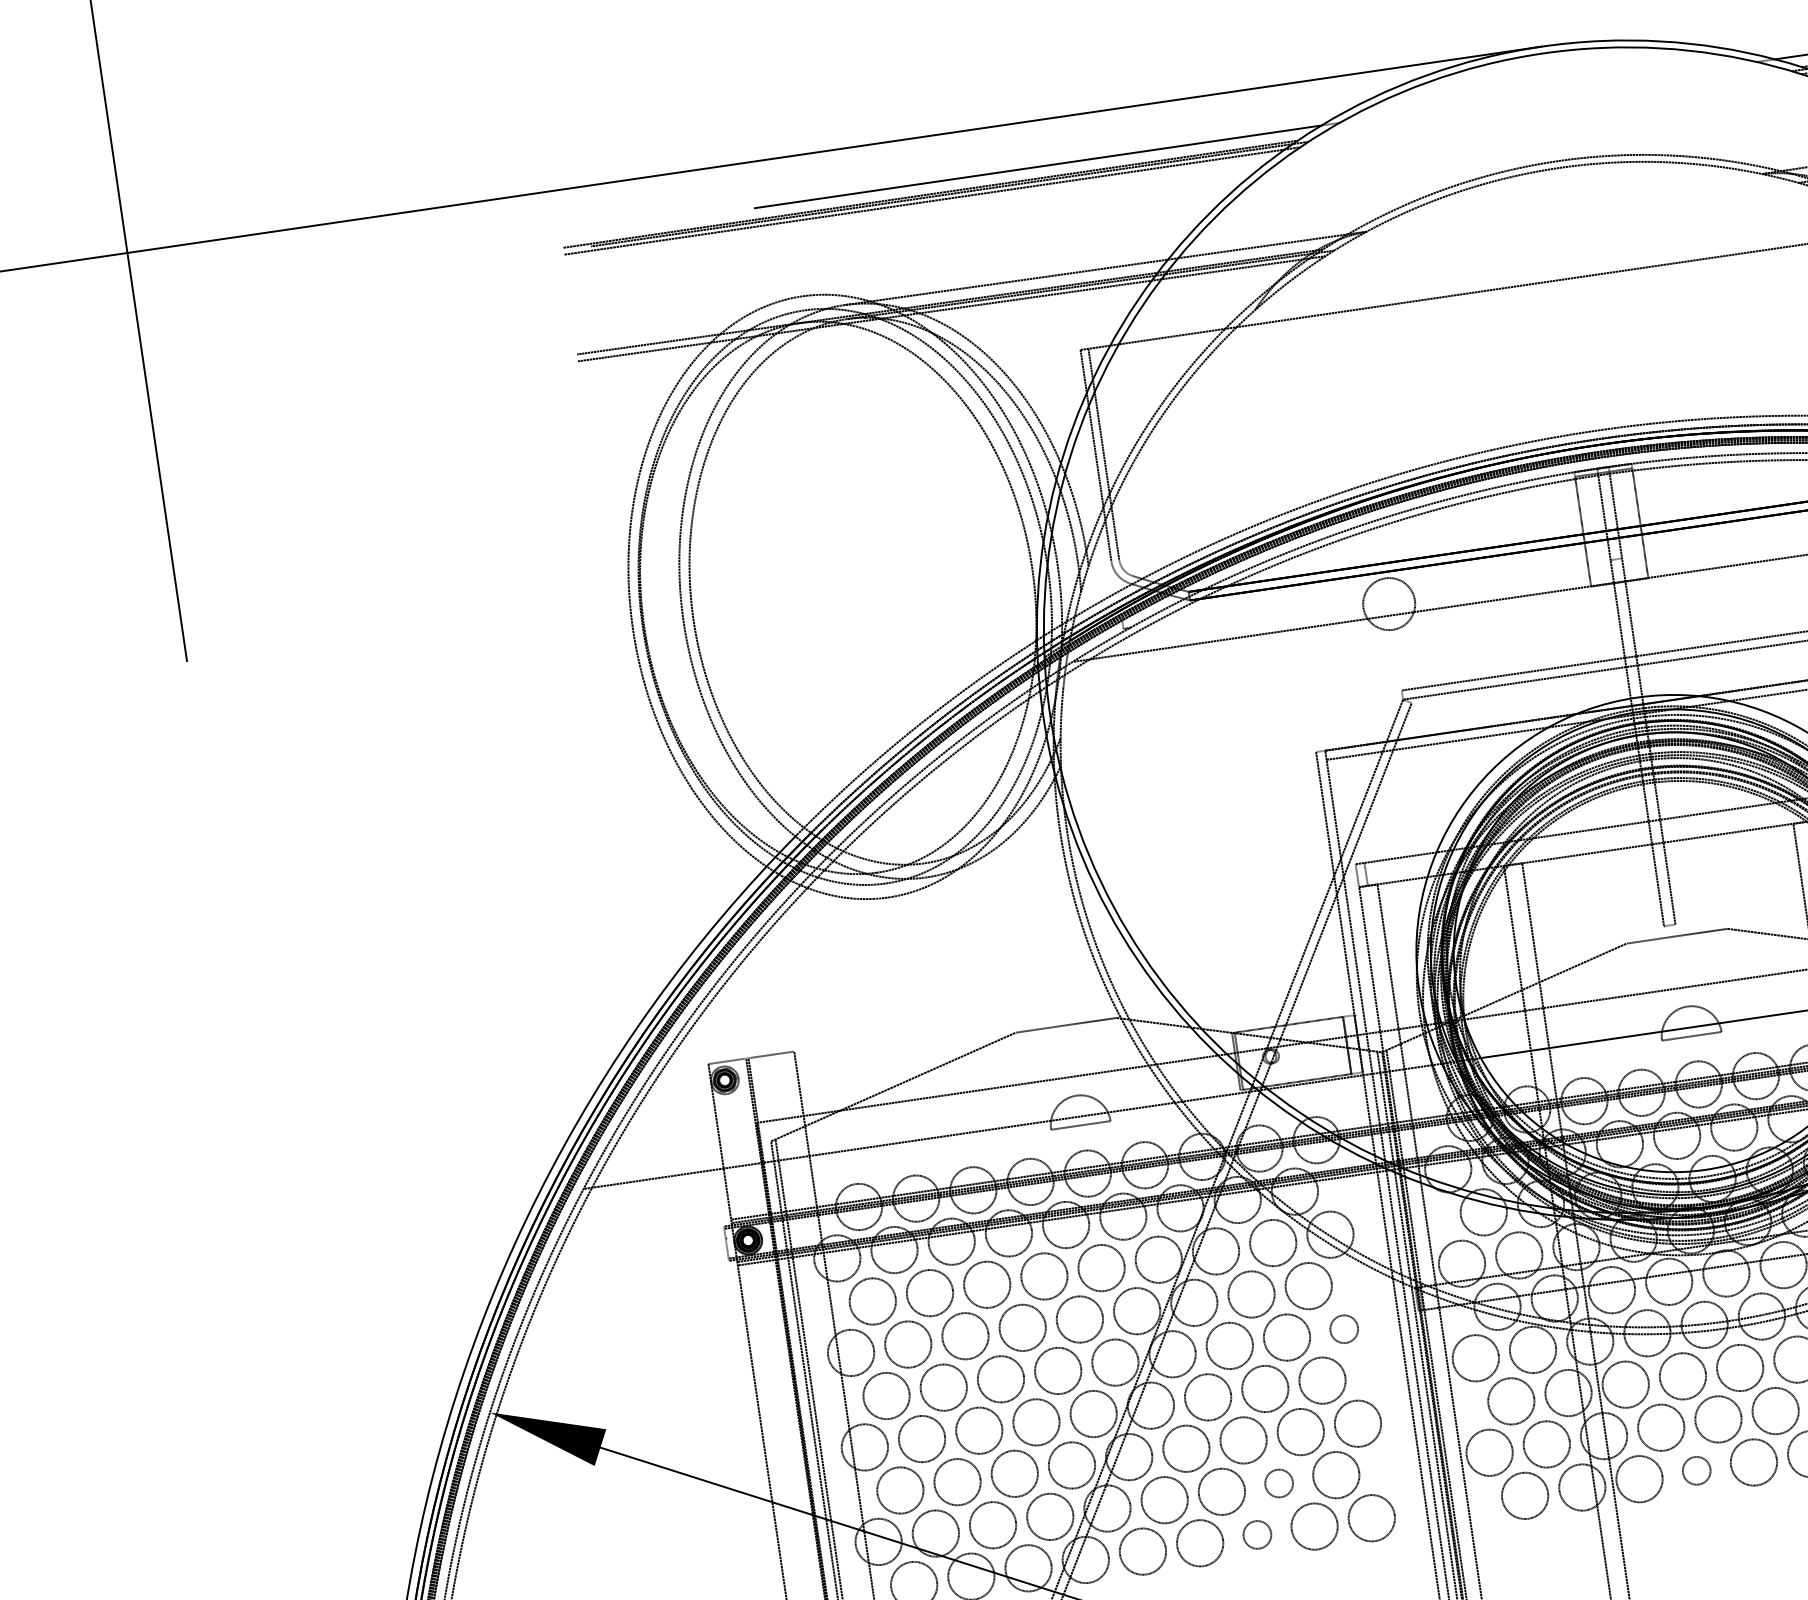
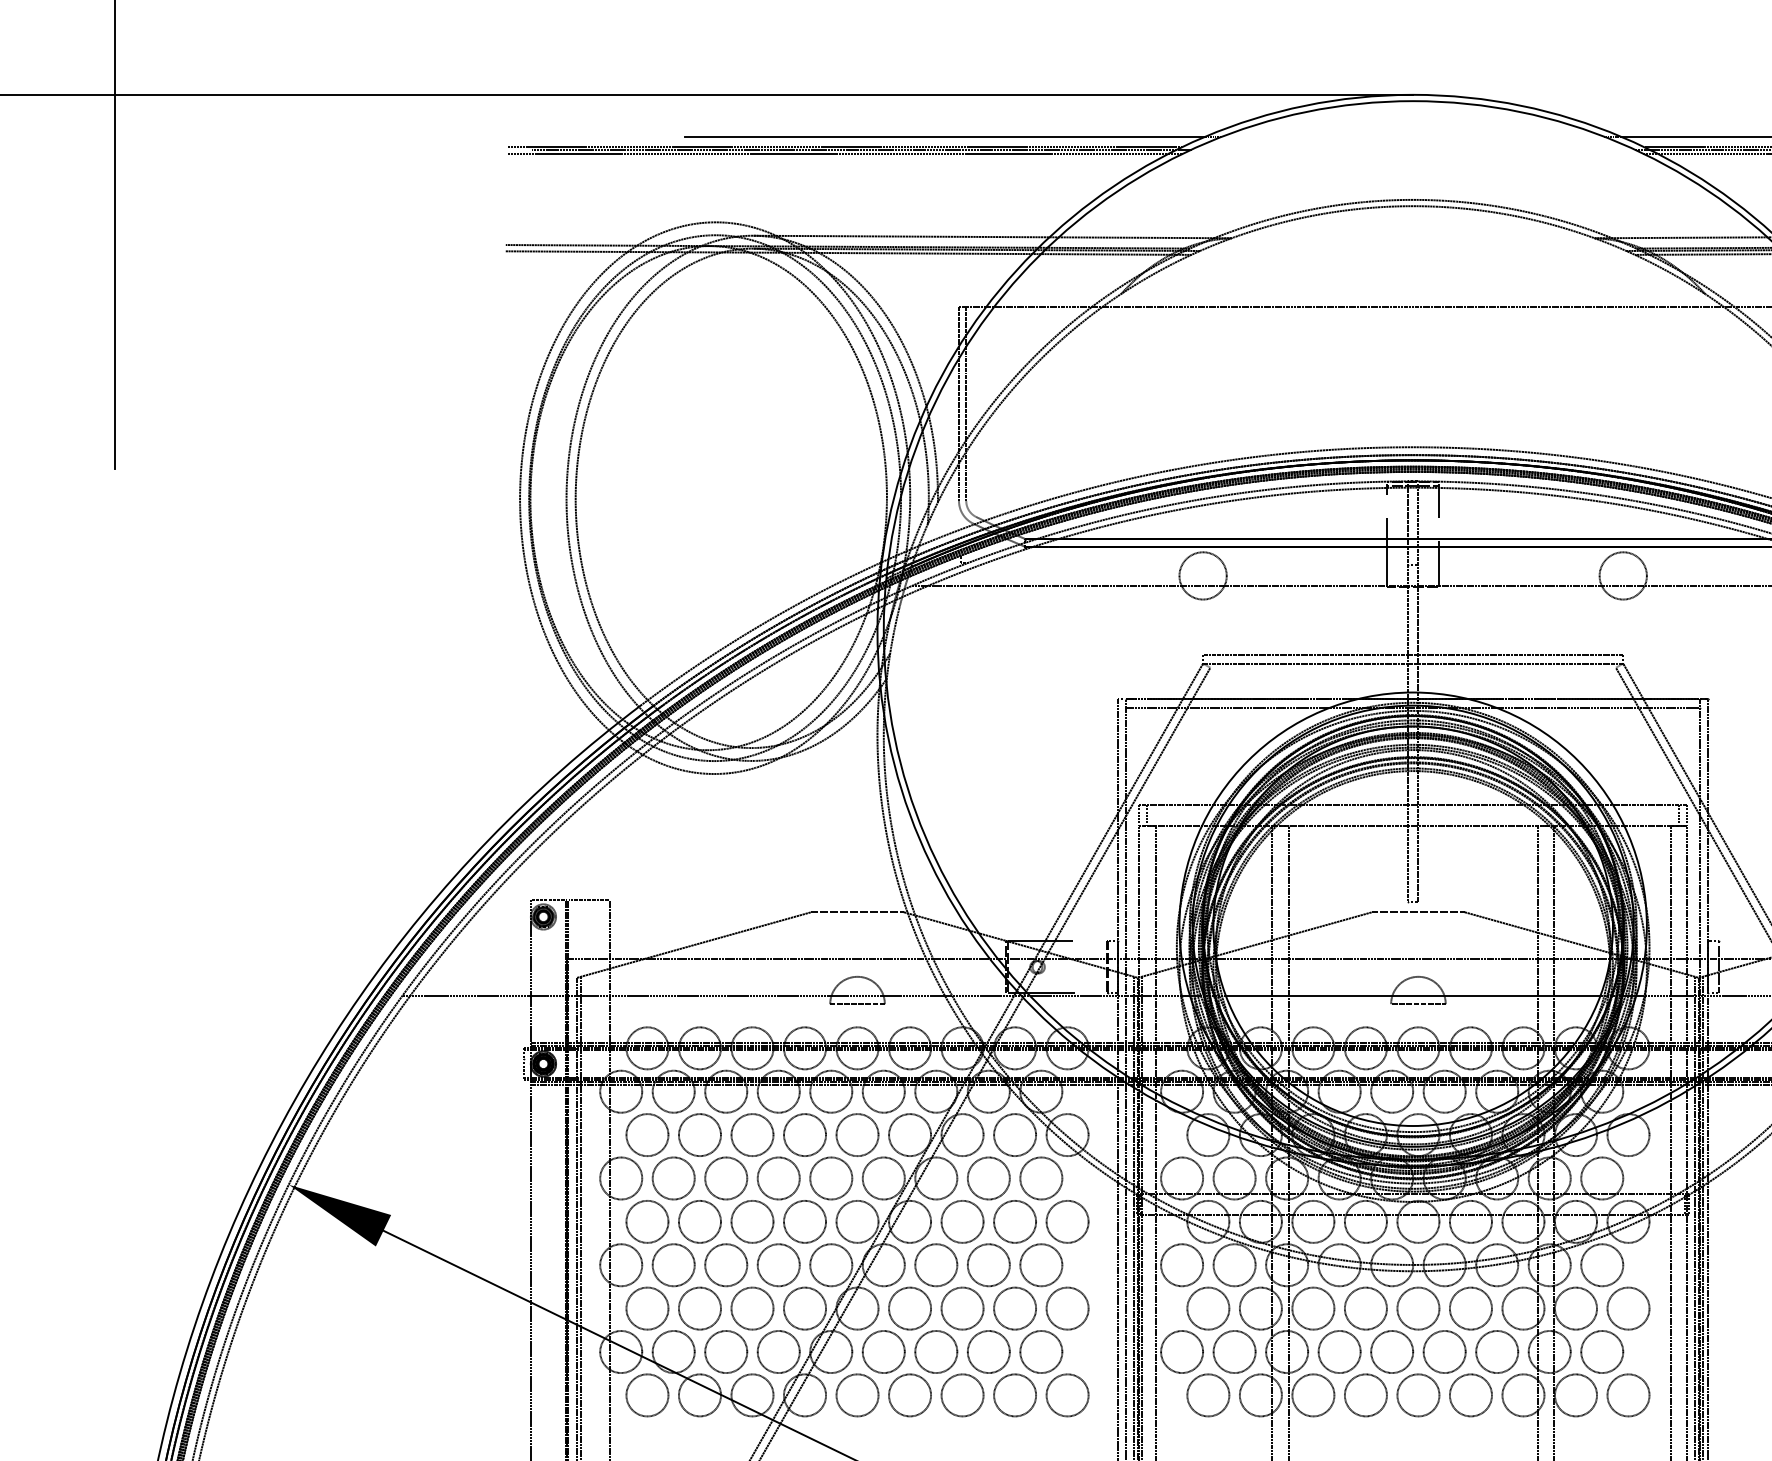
circle: (1344, 1328) -> (1067, 1221), size x1.67
circle: (1696, 1471) -> (1365, 1395), size x1.67
circle: (1278, 1484) -> (988, 1352), size x1.67
circle: (1257, 1535) -> (962, 1395), size x1.67

